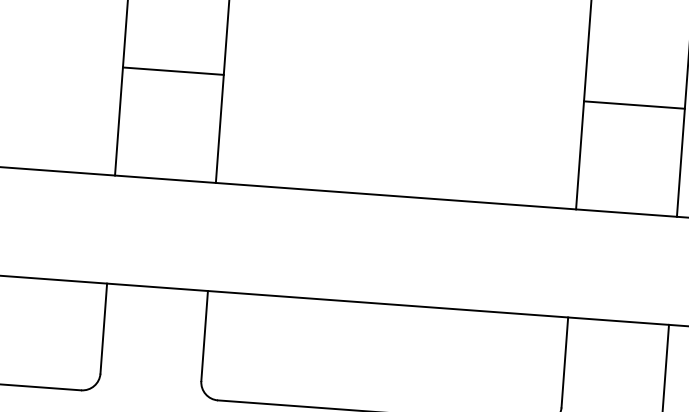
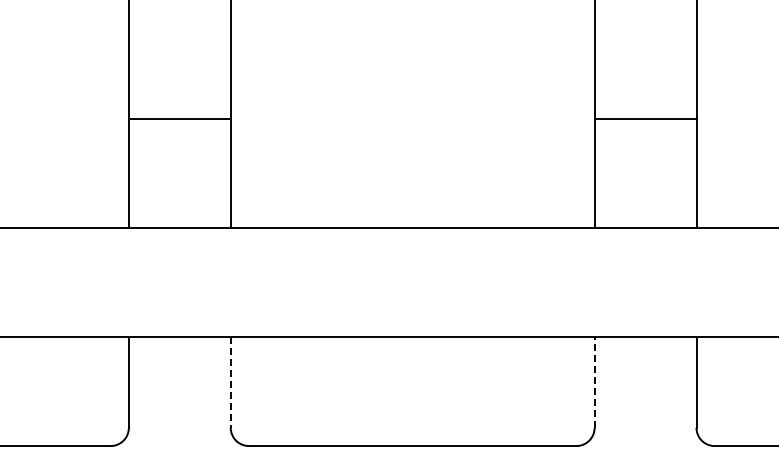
line: (204, 336) -> (230, 382), solid -> dashed
line: (564, 361) -> (594, 381), solid -> dashed

